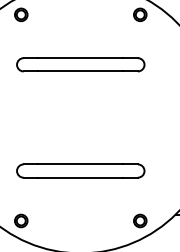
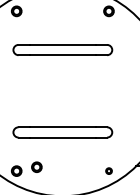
part: (47, 215) -> (37, 166), added
part: (140, 220) -> (109, 170), size x0.6

